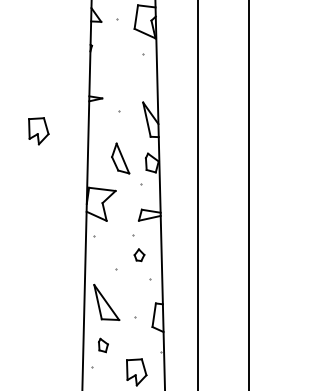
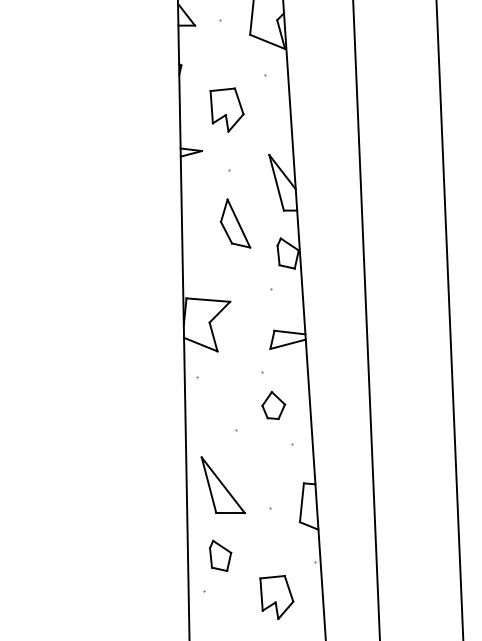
part: (38, 131) -> (226, 110), moved
part: (120, 158) -> (234, 223), moved
part: (139, 254) -> (273, 404), size x1.43
part: (103, 345) -> (220, 555), size x1.43

